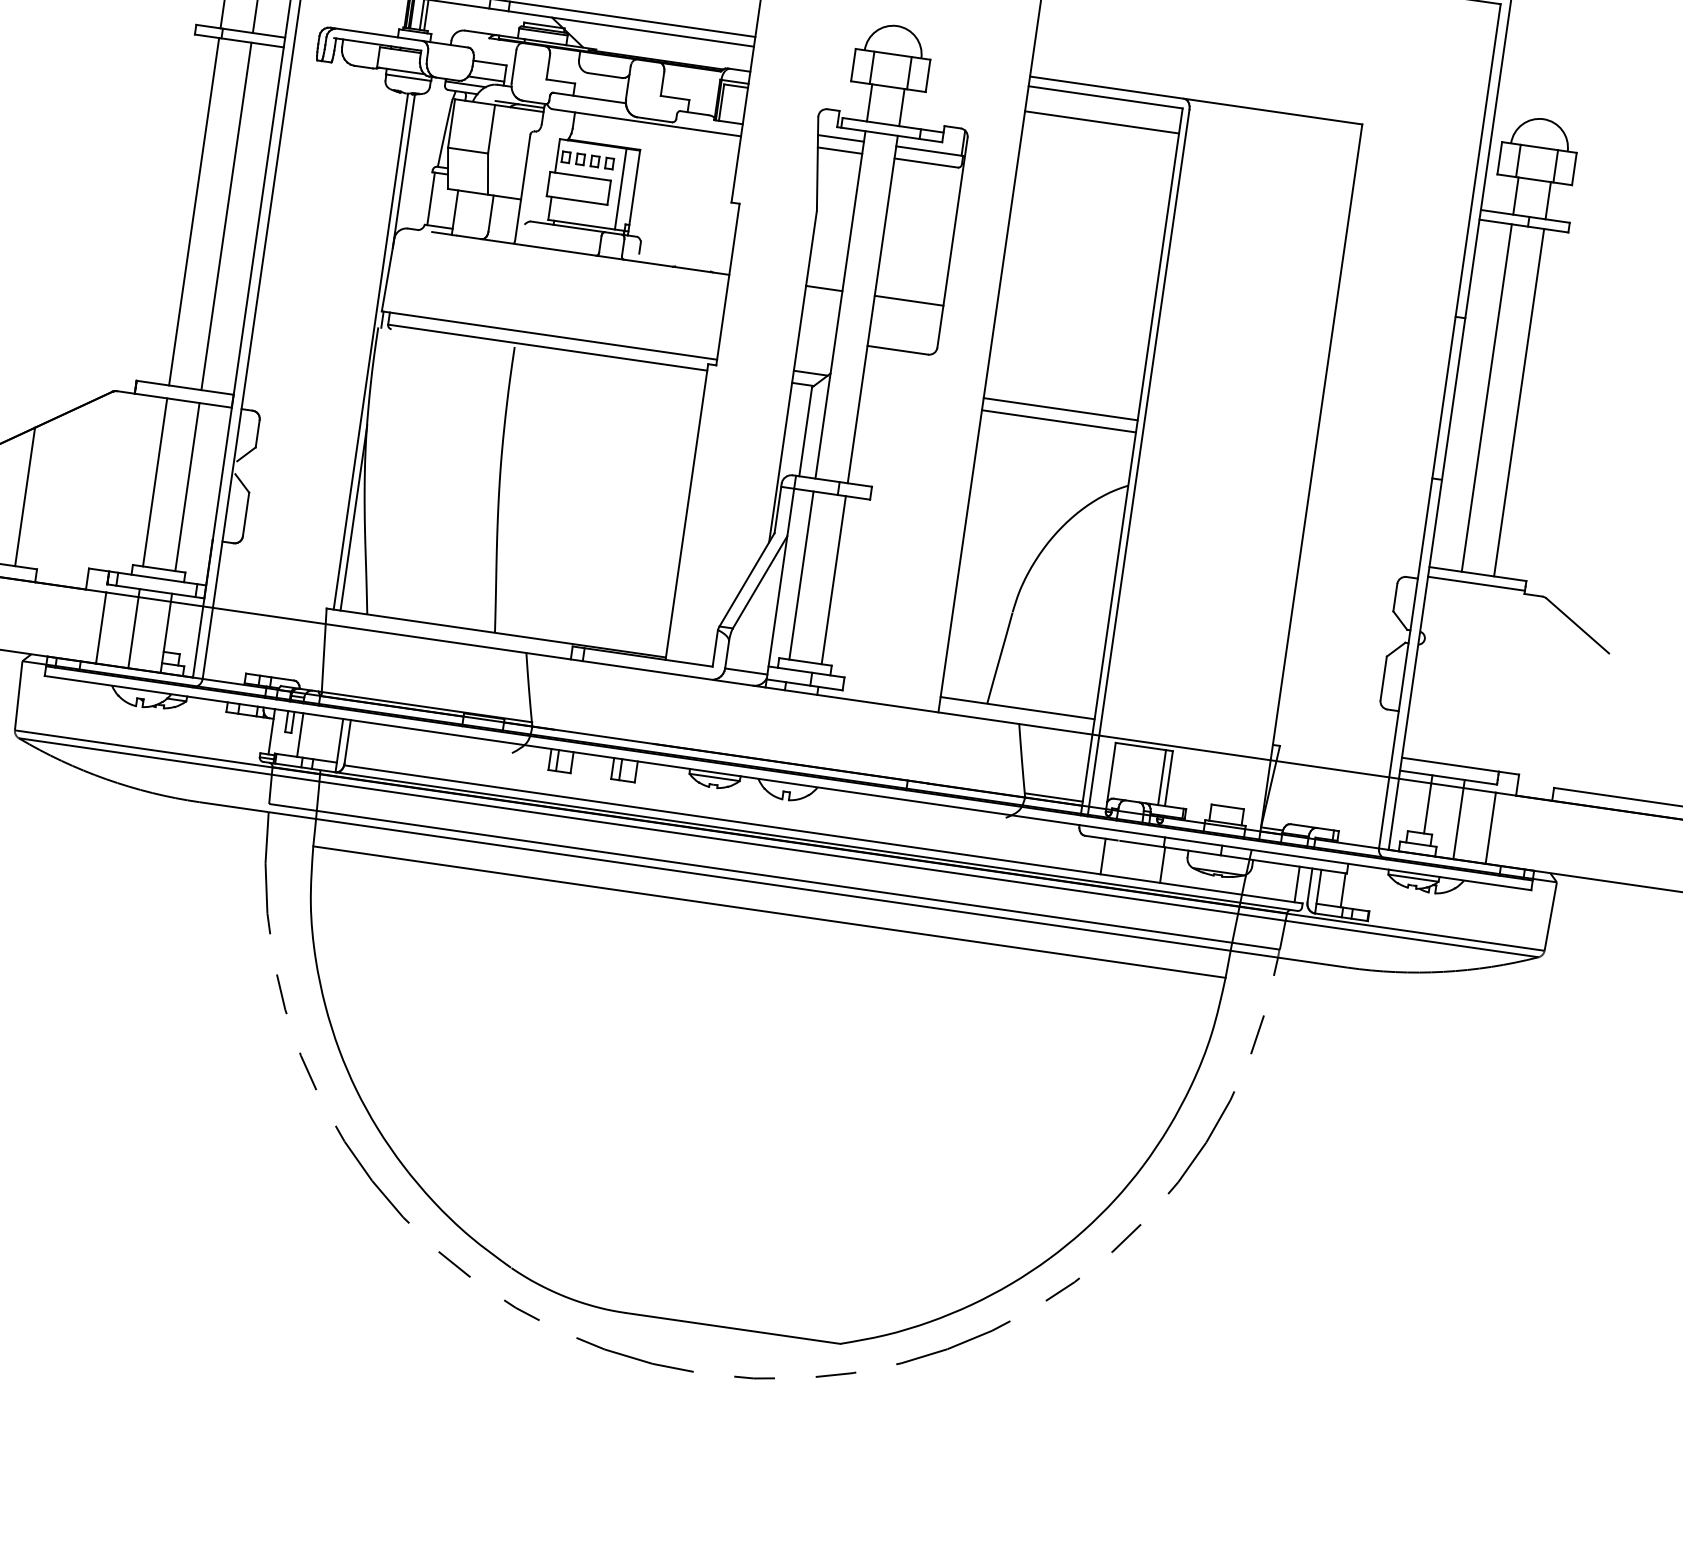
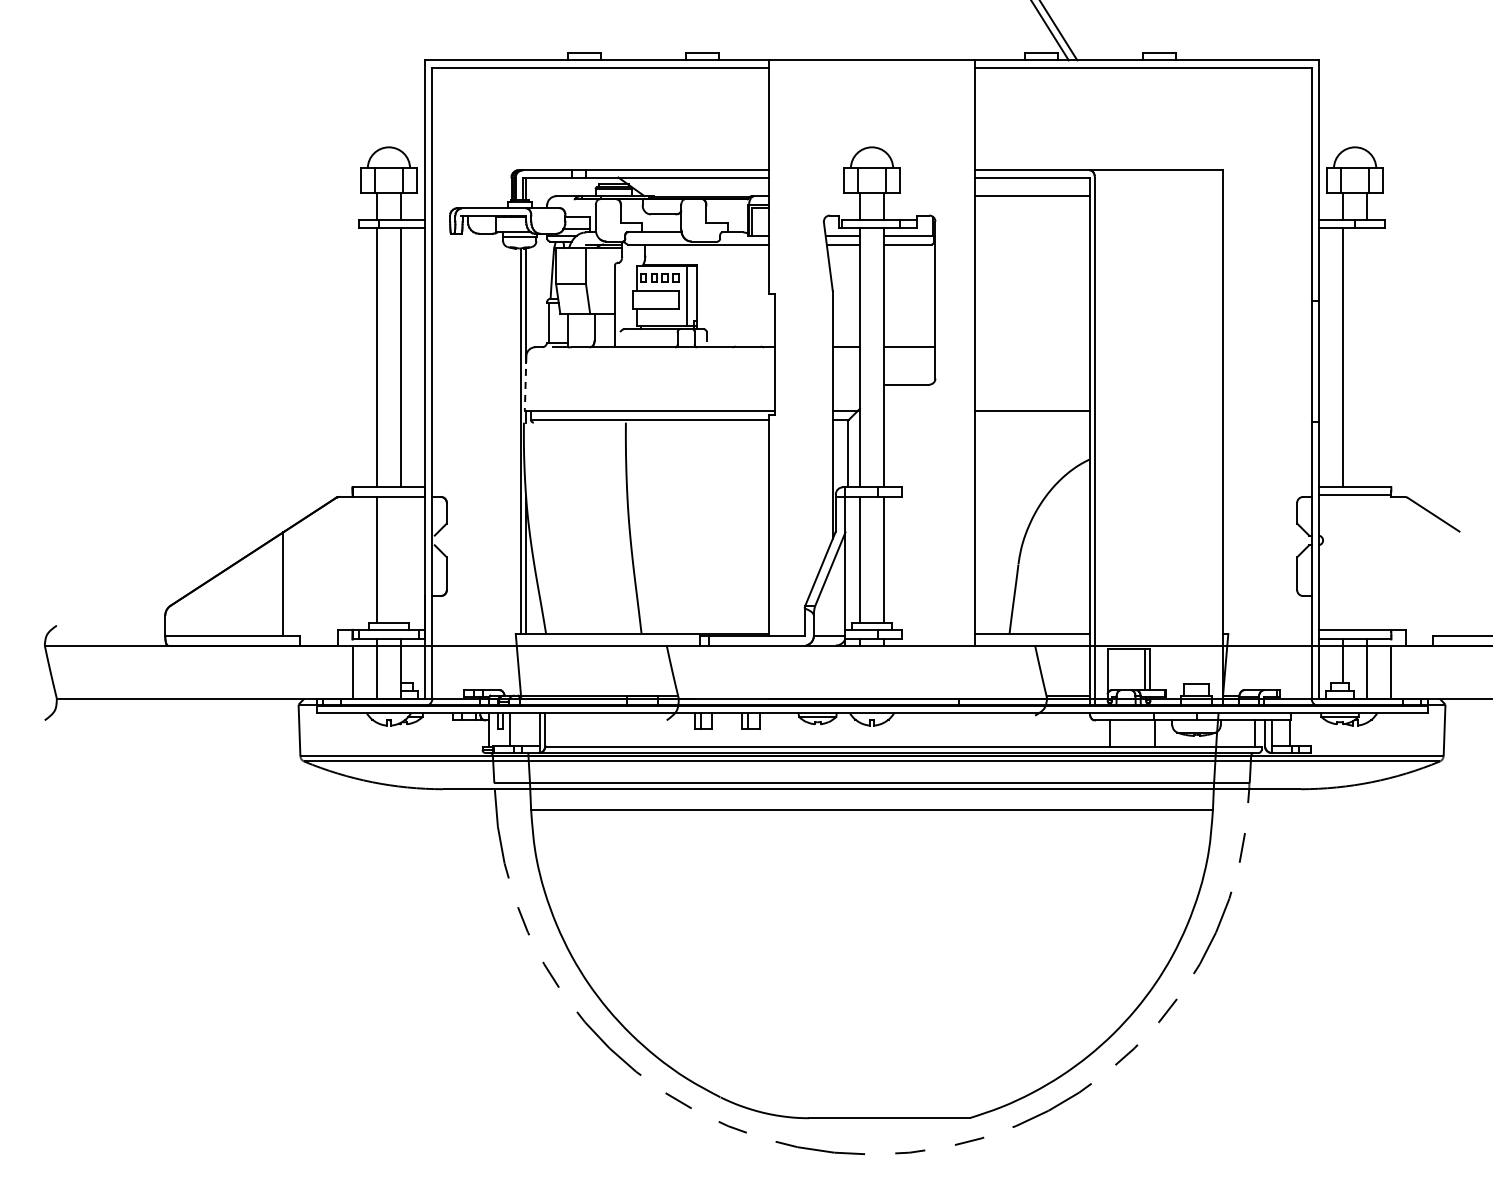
line: (387, 275) -> (525, 383), solid -> dashed
line: (1519, 402) -> (1367, 357), removed
line: (1058, 420) -> (1031, 419), removed
line: (188, 486) -> (401, 559), removed

